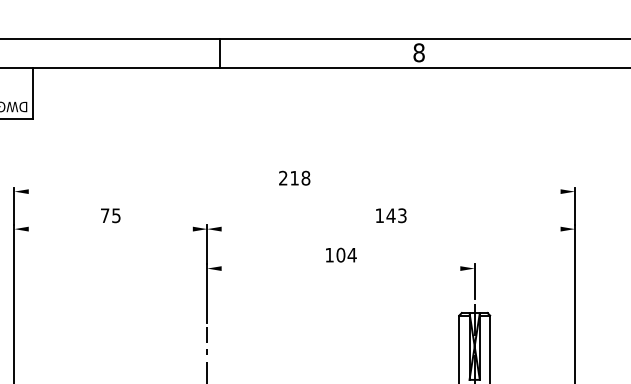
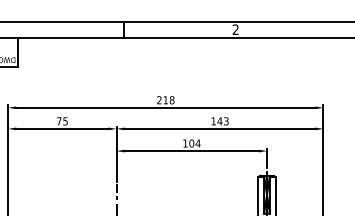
text: (418, 52) -> (235, 29), 8 -> 2
line: (294, 191) -> (165, 107), added
line: (110, 228) -> (62, 128), added
line: (390, 228) -> (219, 128), added
line: (340, 269) -> (191, 151), added

